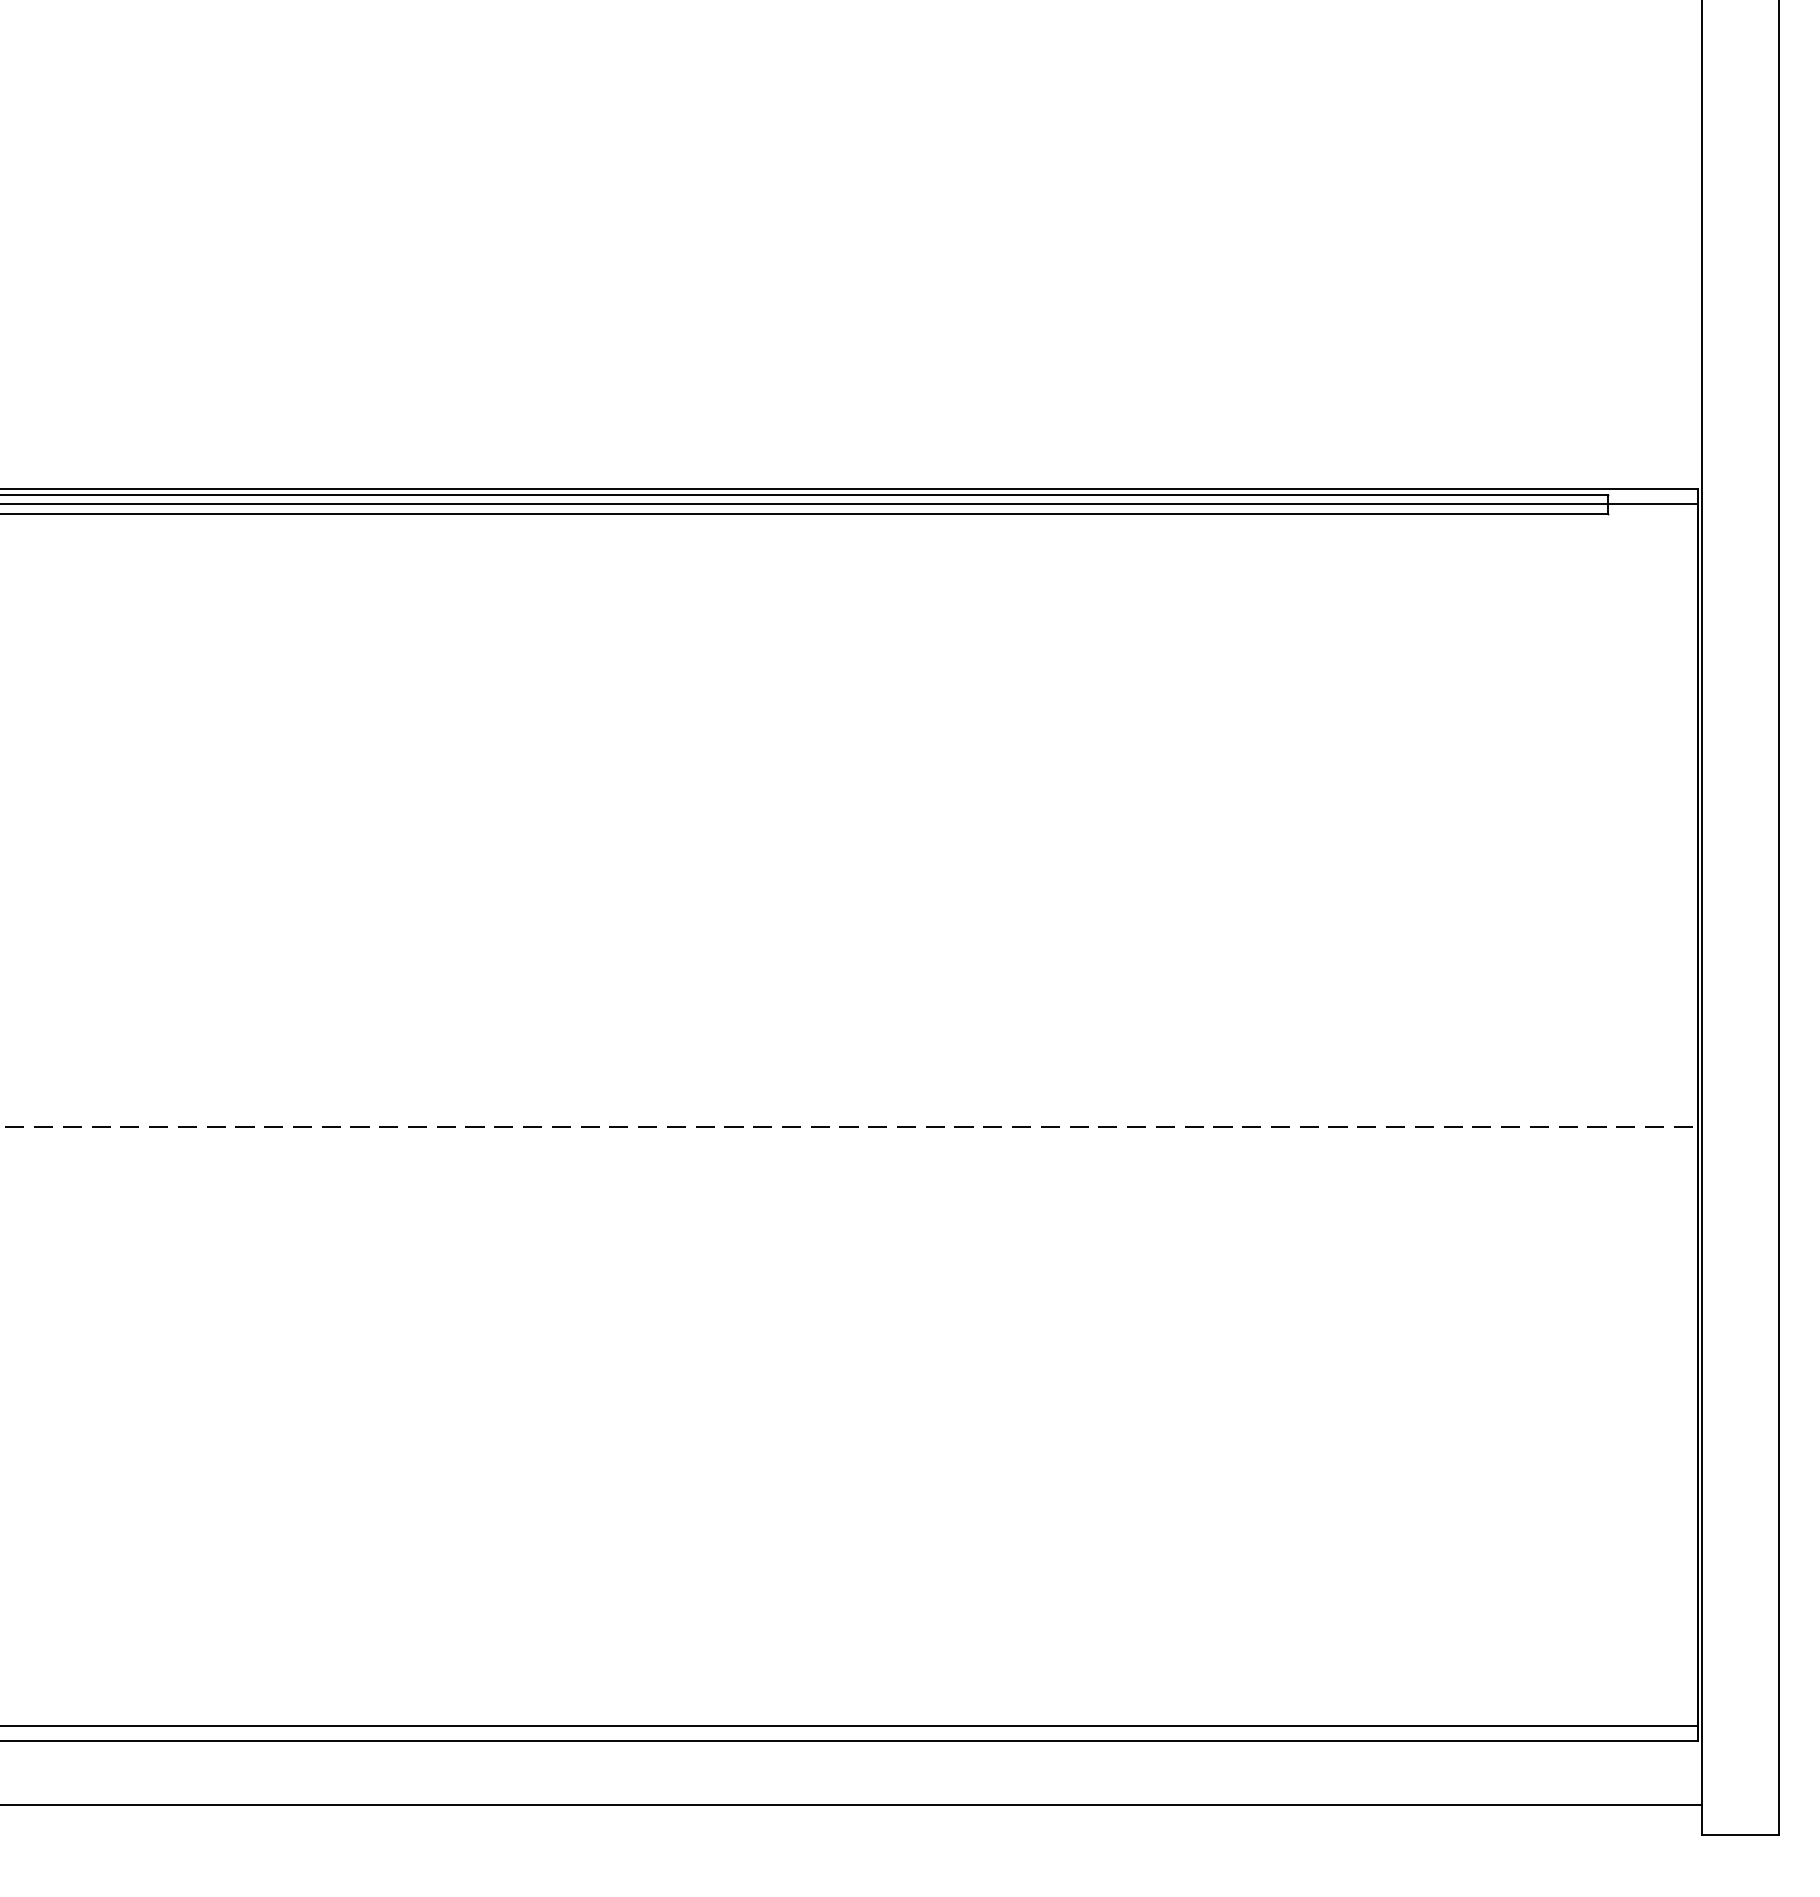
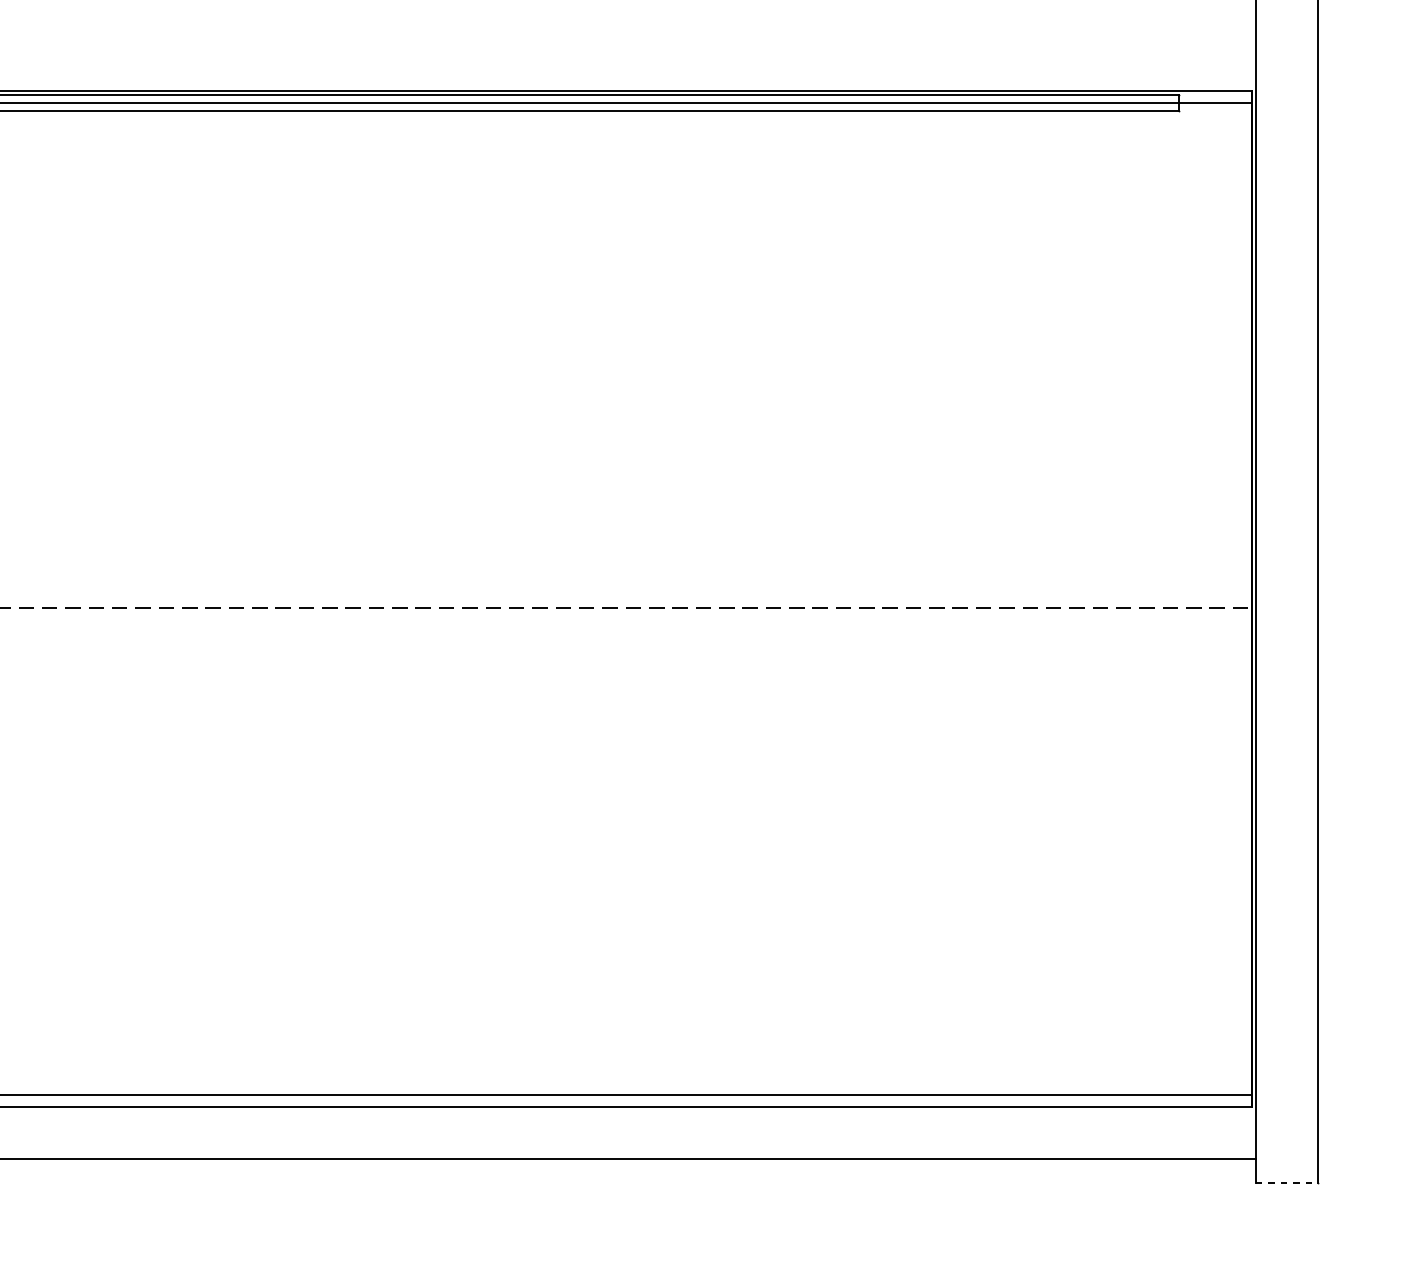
line: (1741, 1835) -> (1287, 1183), solid -> dashed

